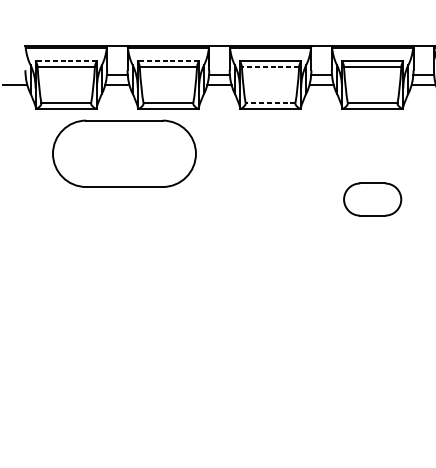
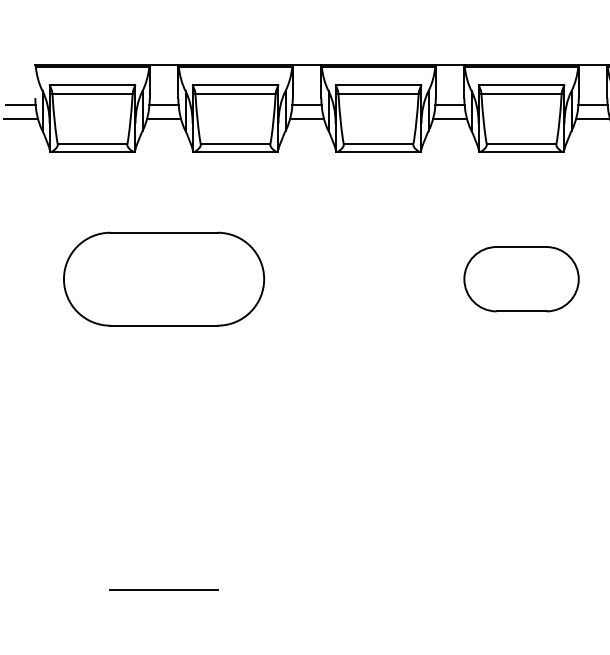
line: (66, 60) -> (92, 84), dashed -> solid
line: (168, 60) -> (235, 84), dashed -> solid
line: (270, 66) -> (378, 93), dashed -> solid
line: (14, 75) -> (20, 105), added
line: (270, 103) -> (378, 144), dashed -> solid
part: (124, 153) -> (164, 278), moved
part: (372, 199) -> (521, 279), size x1.43
line: (116, 421) -> (163, 590), added

